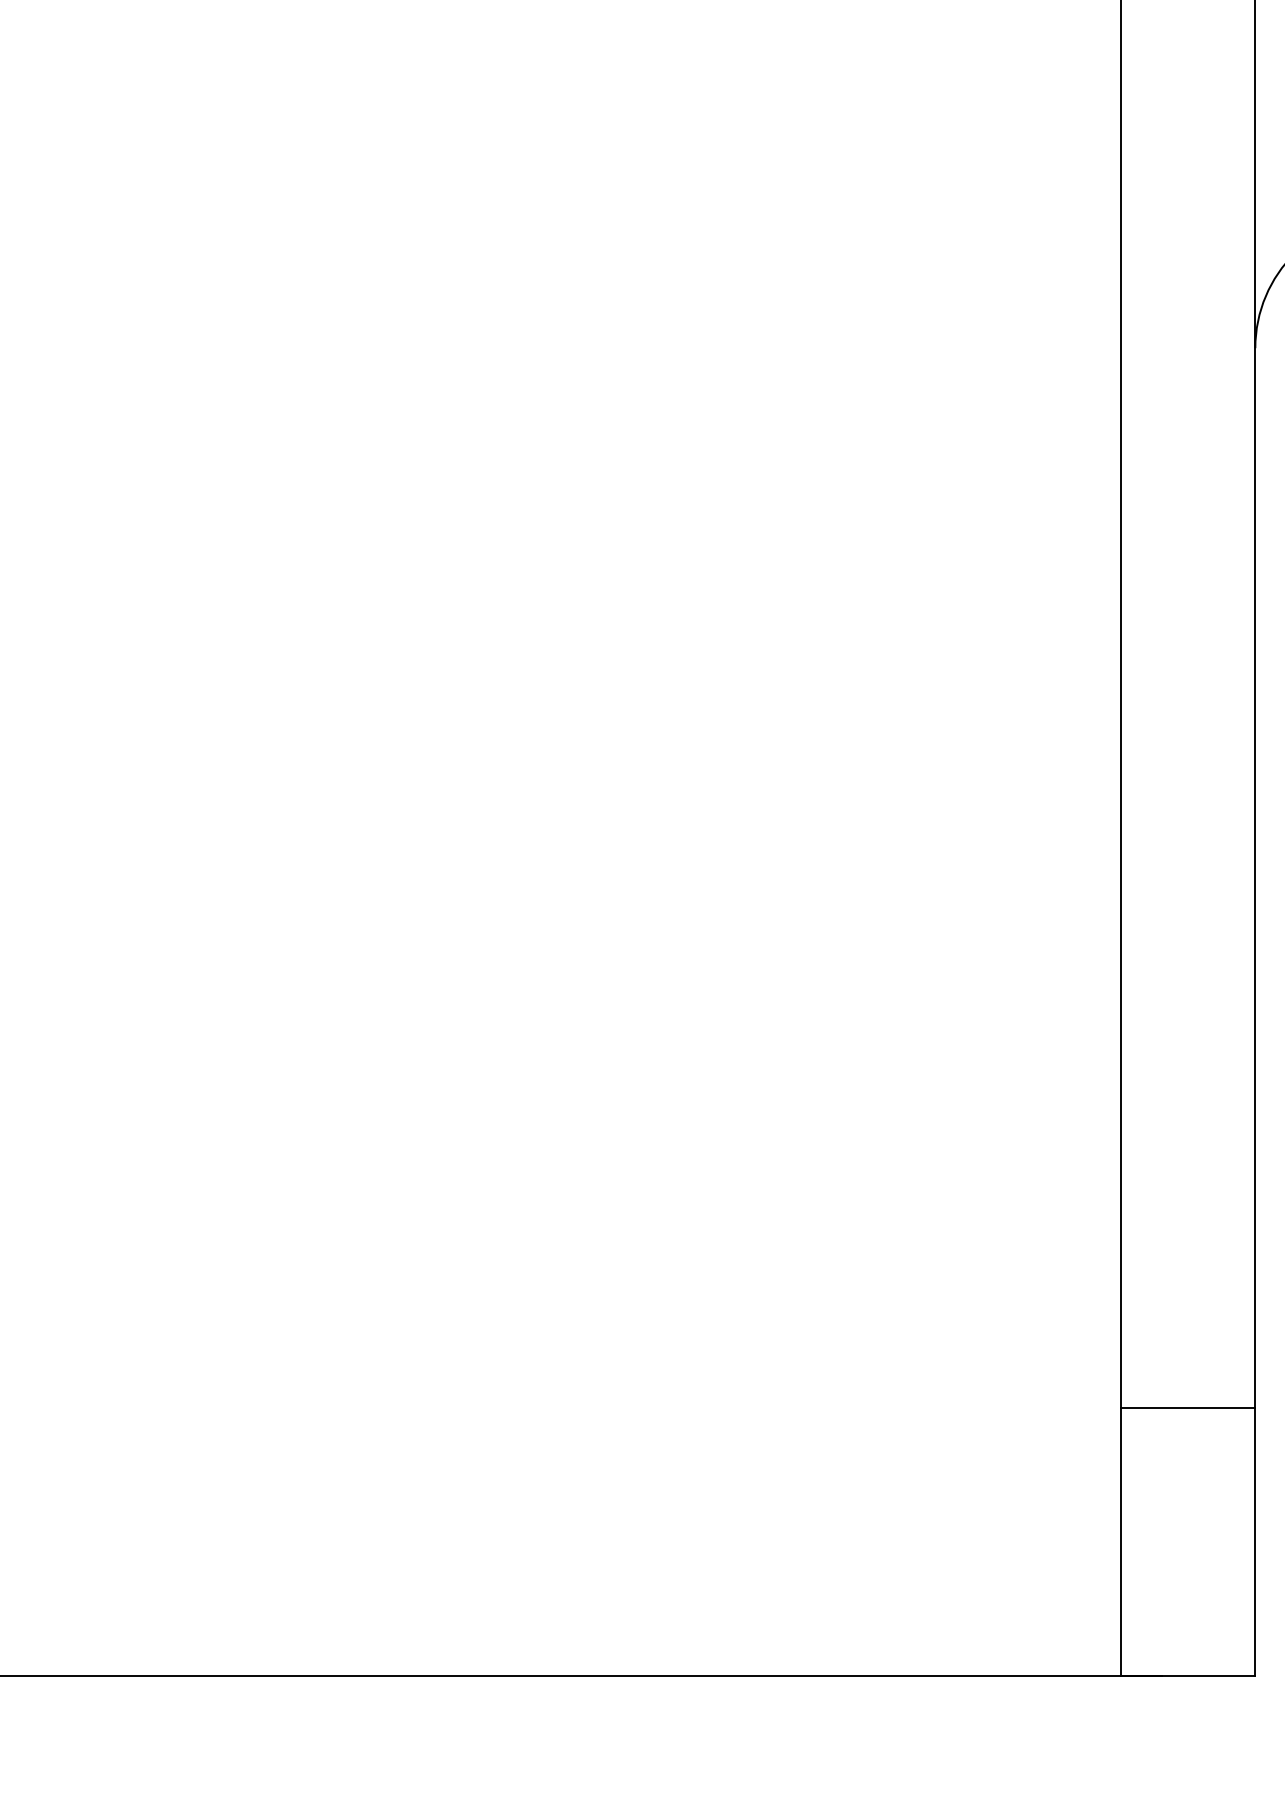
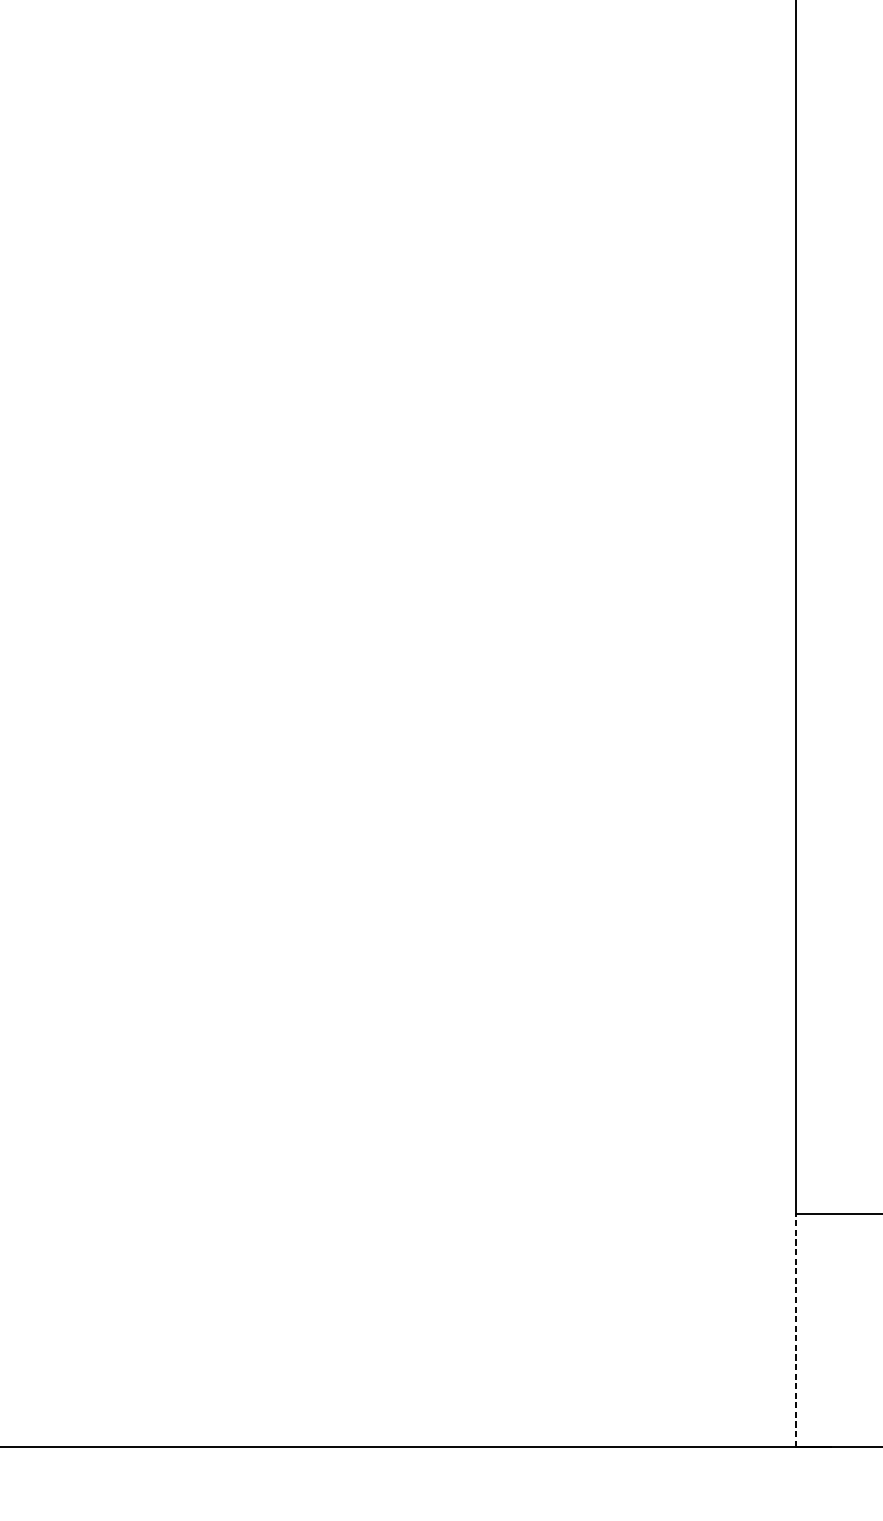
line: (1121, 1542) -> (795, 1330), solid -> dashed

